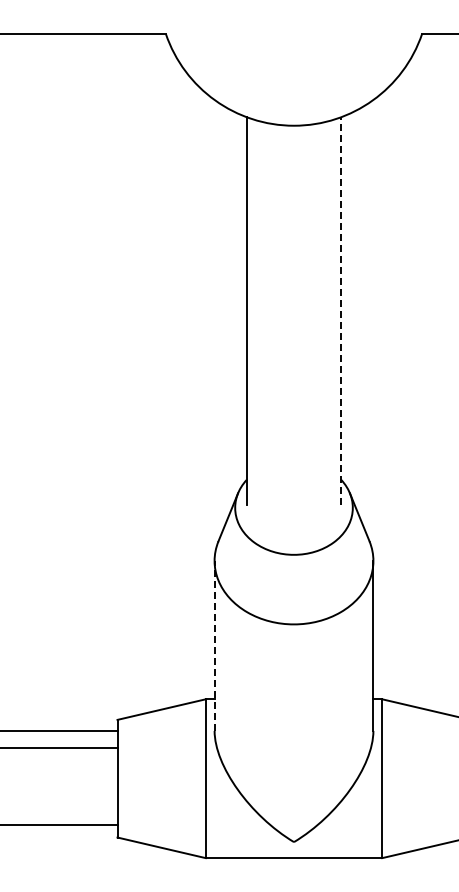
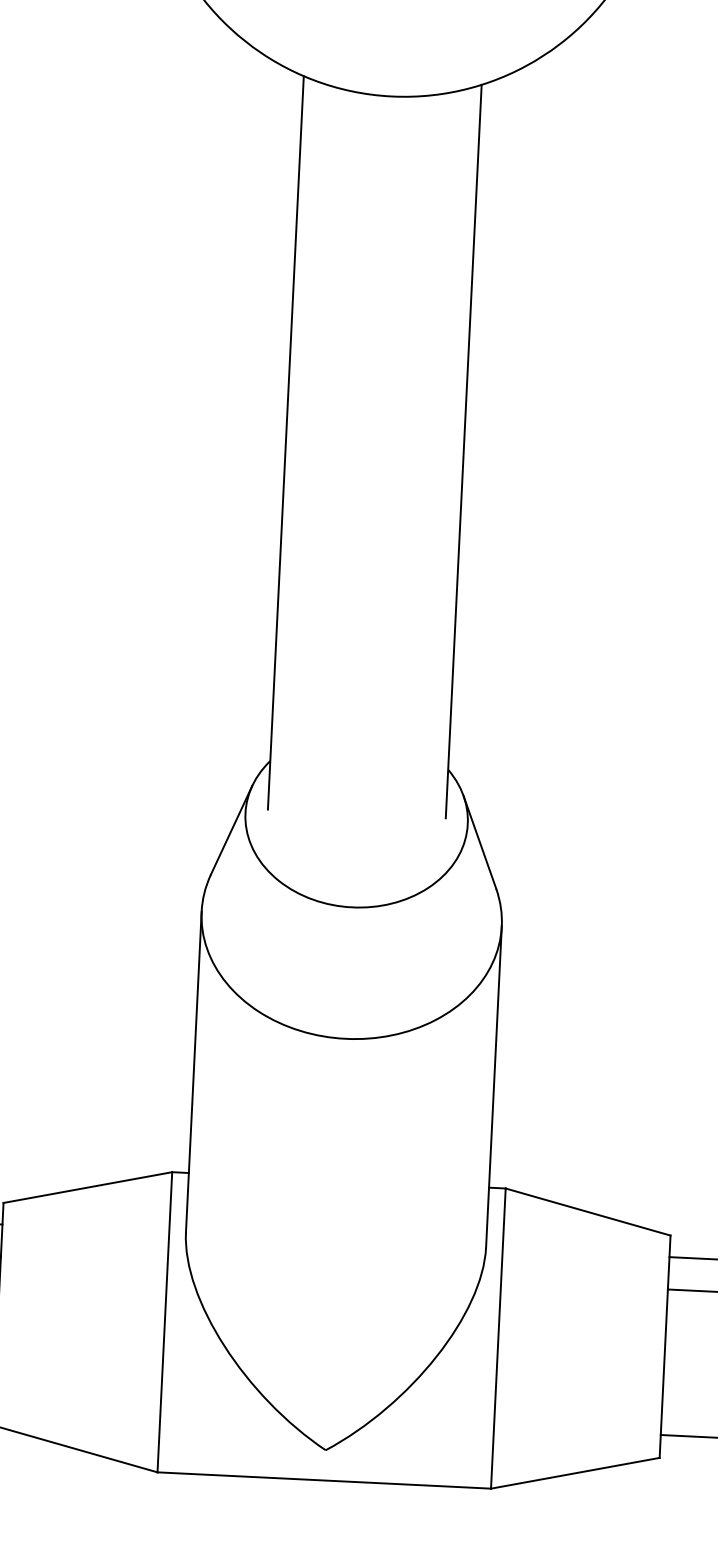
line: (341, 310) -> (464, 450), dashed -> solid
line: (214, 645) -> (193, 1071), dashed -> solid

